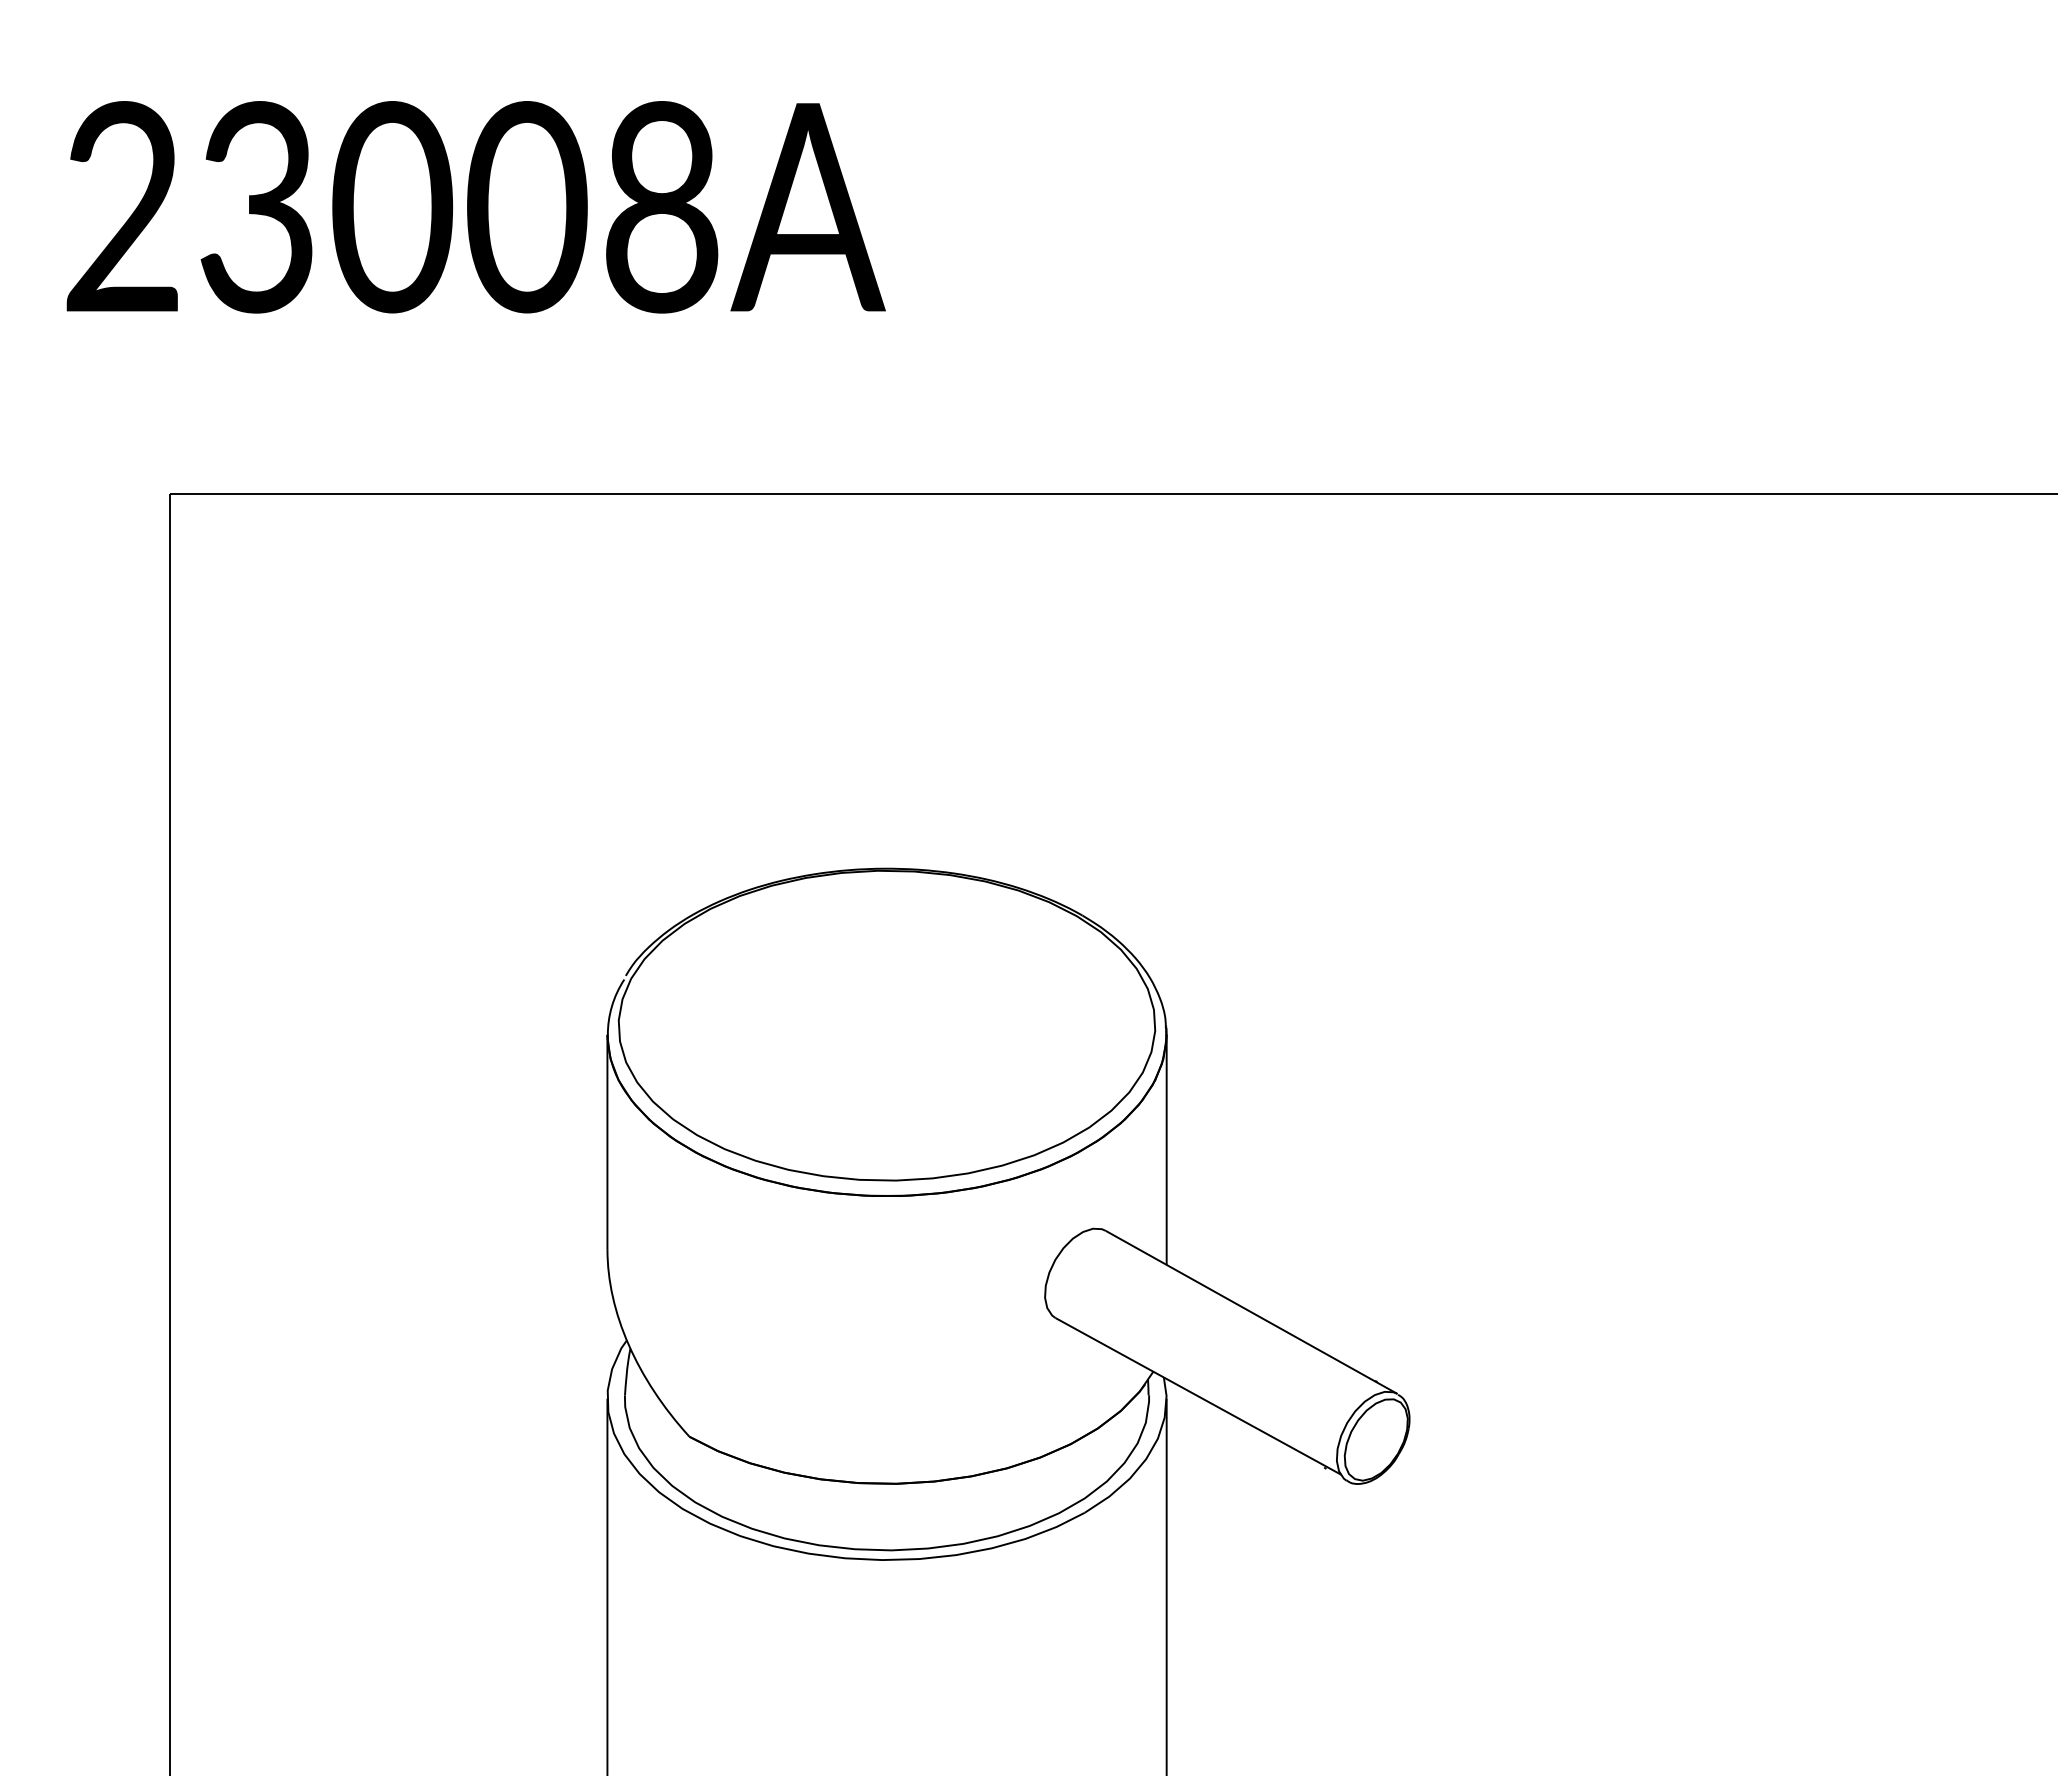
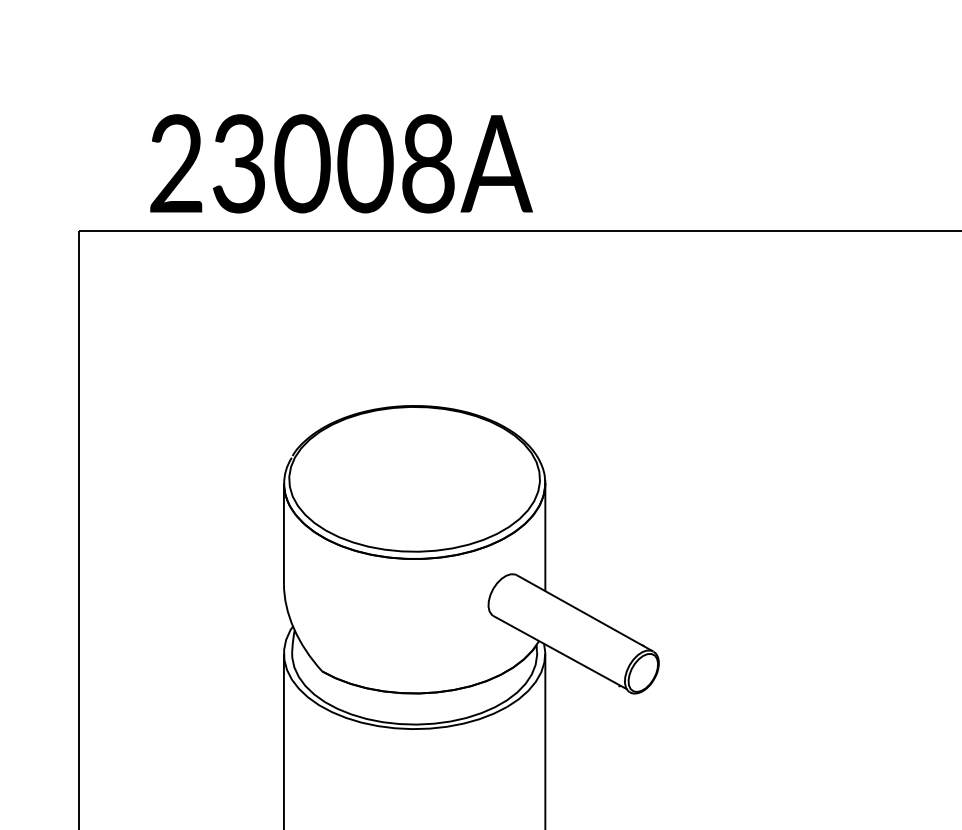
text: (475, 206) -> (341, 163), moved

